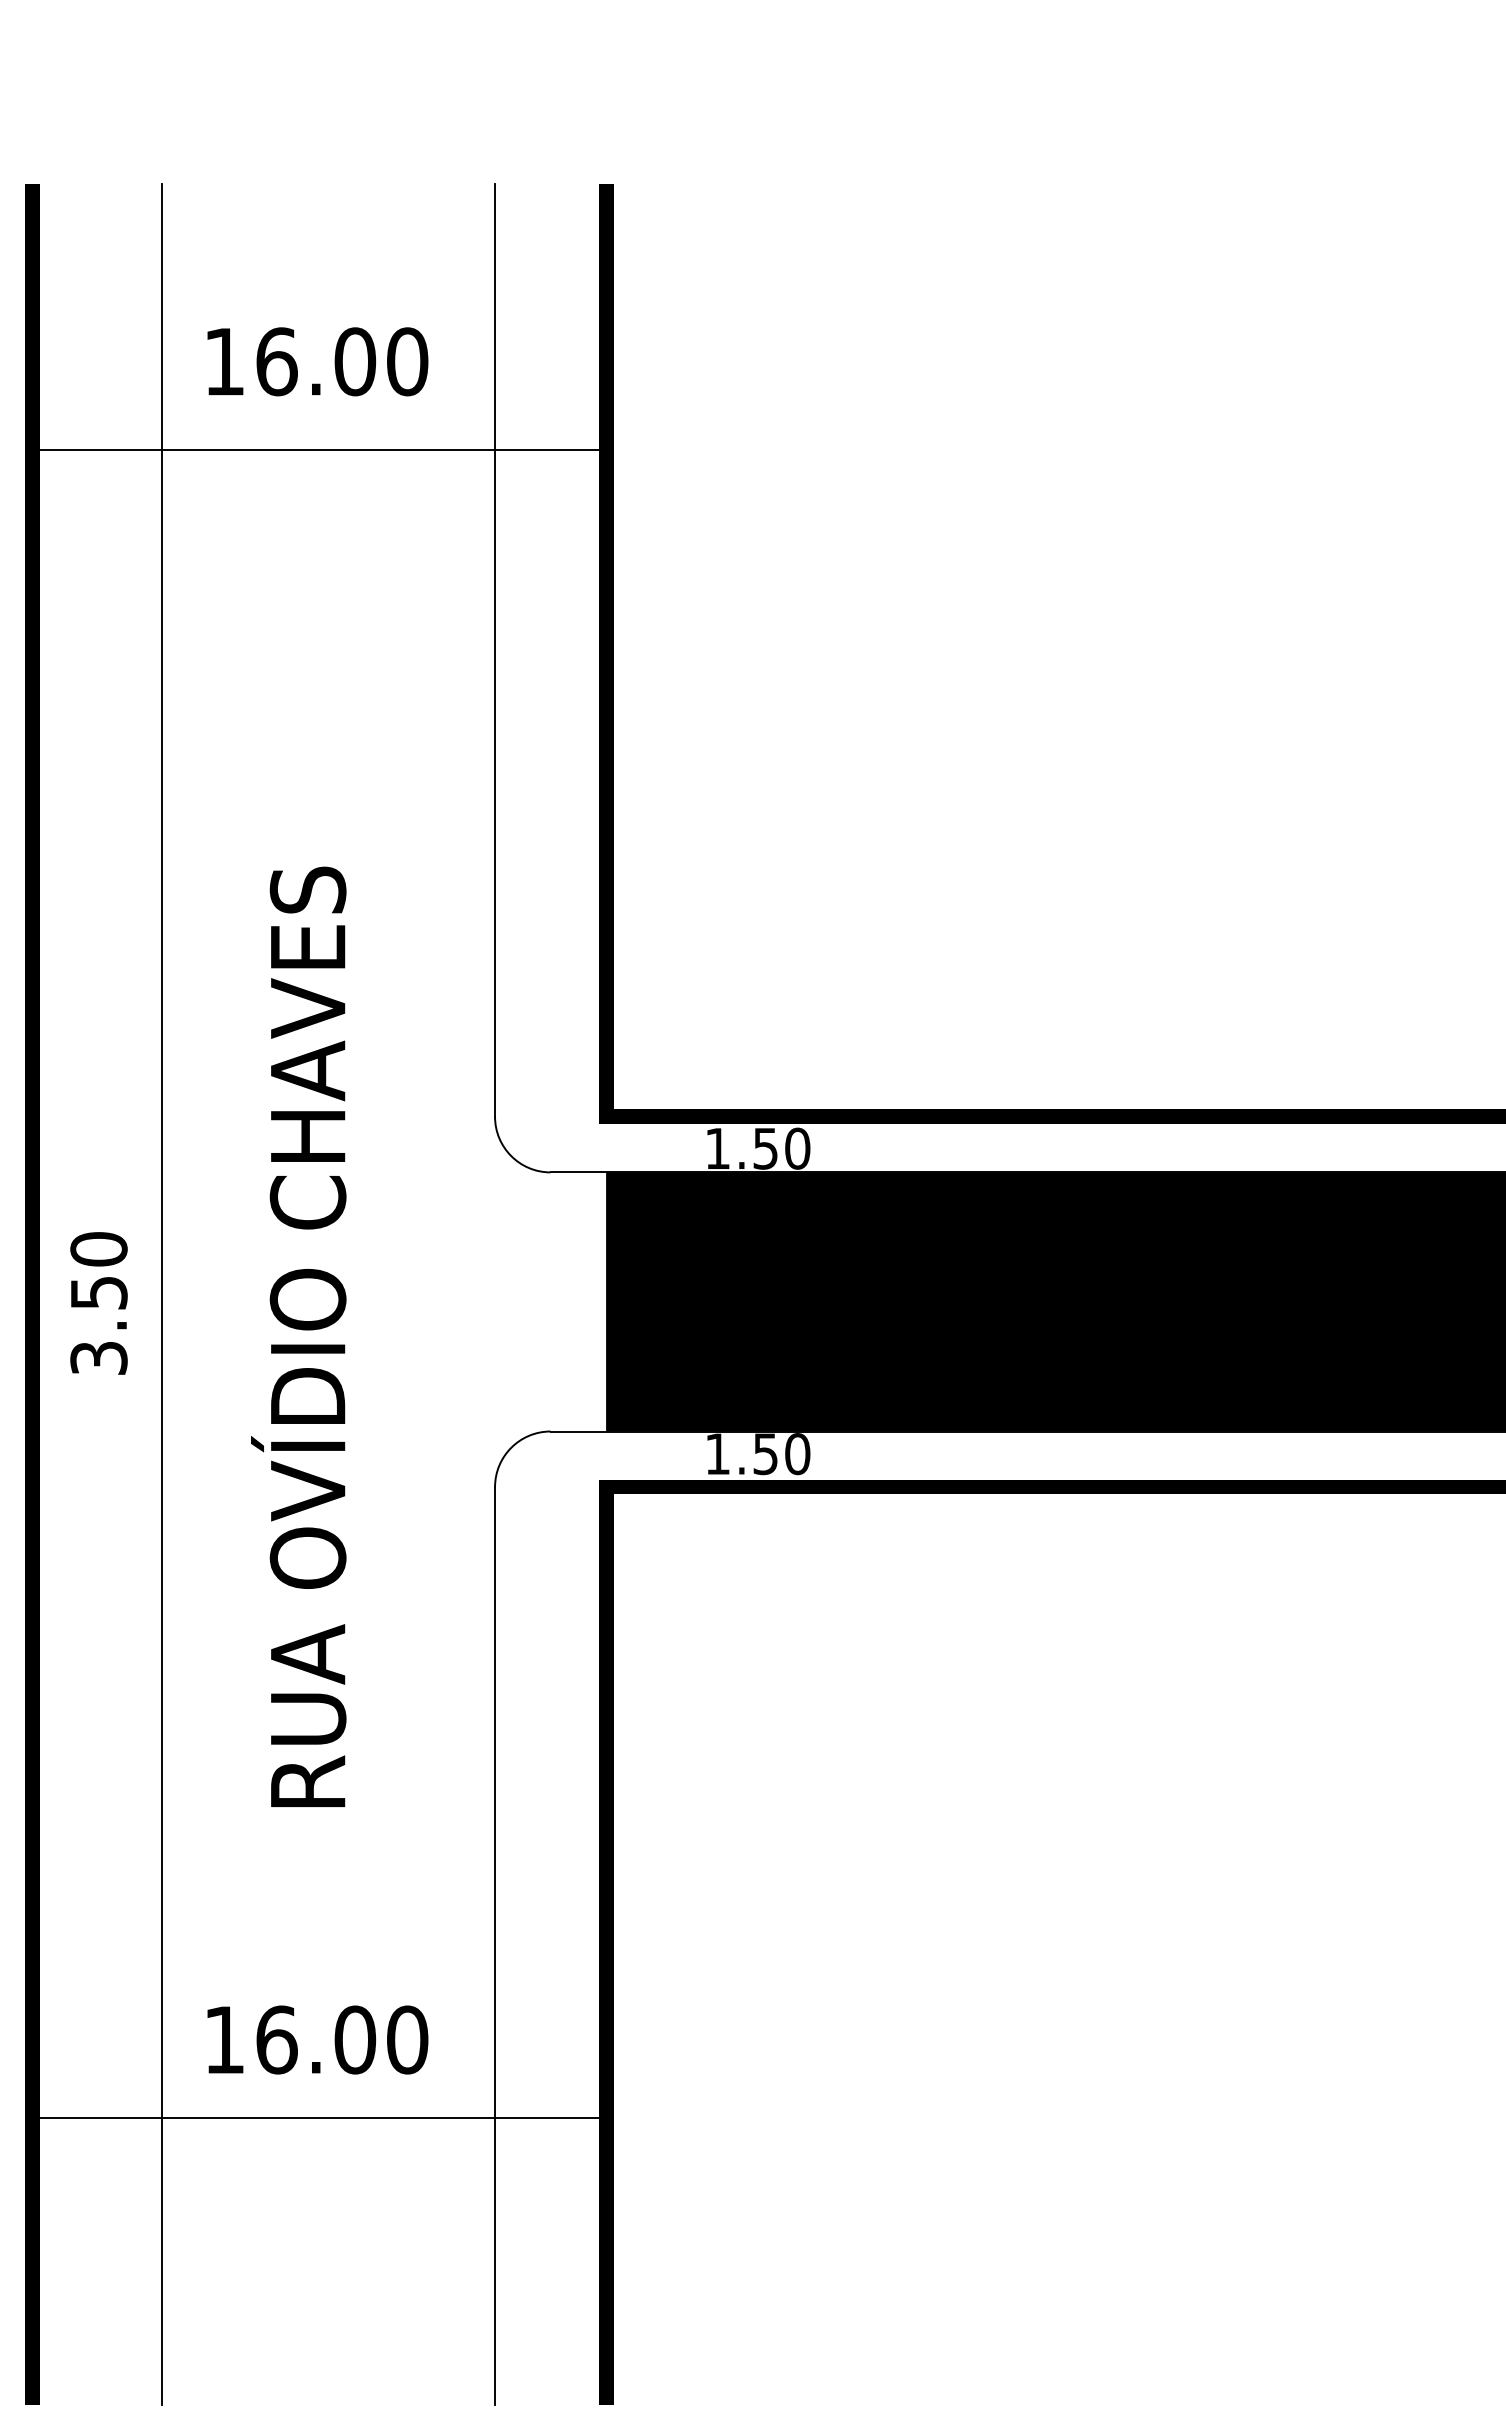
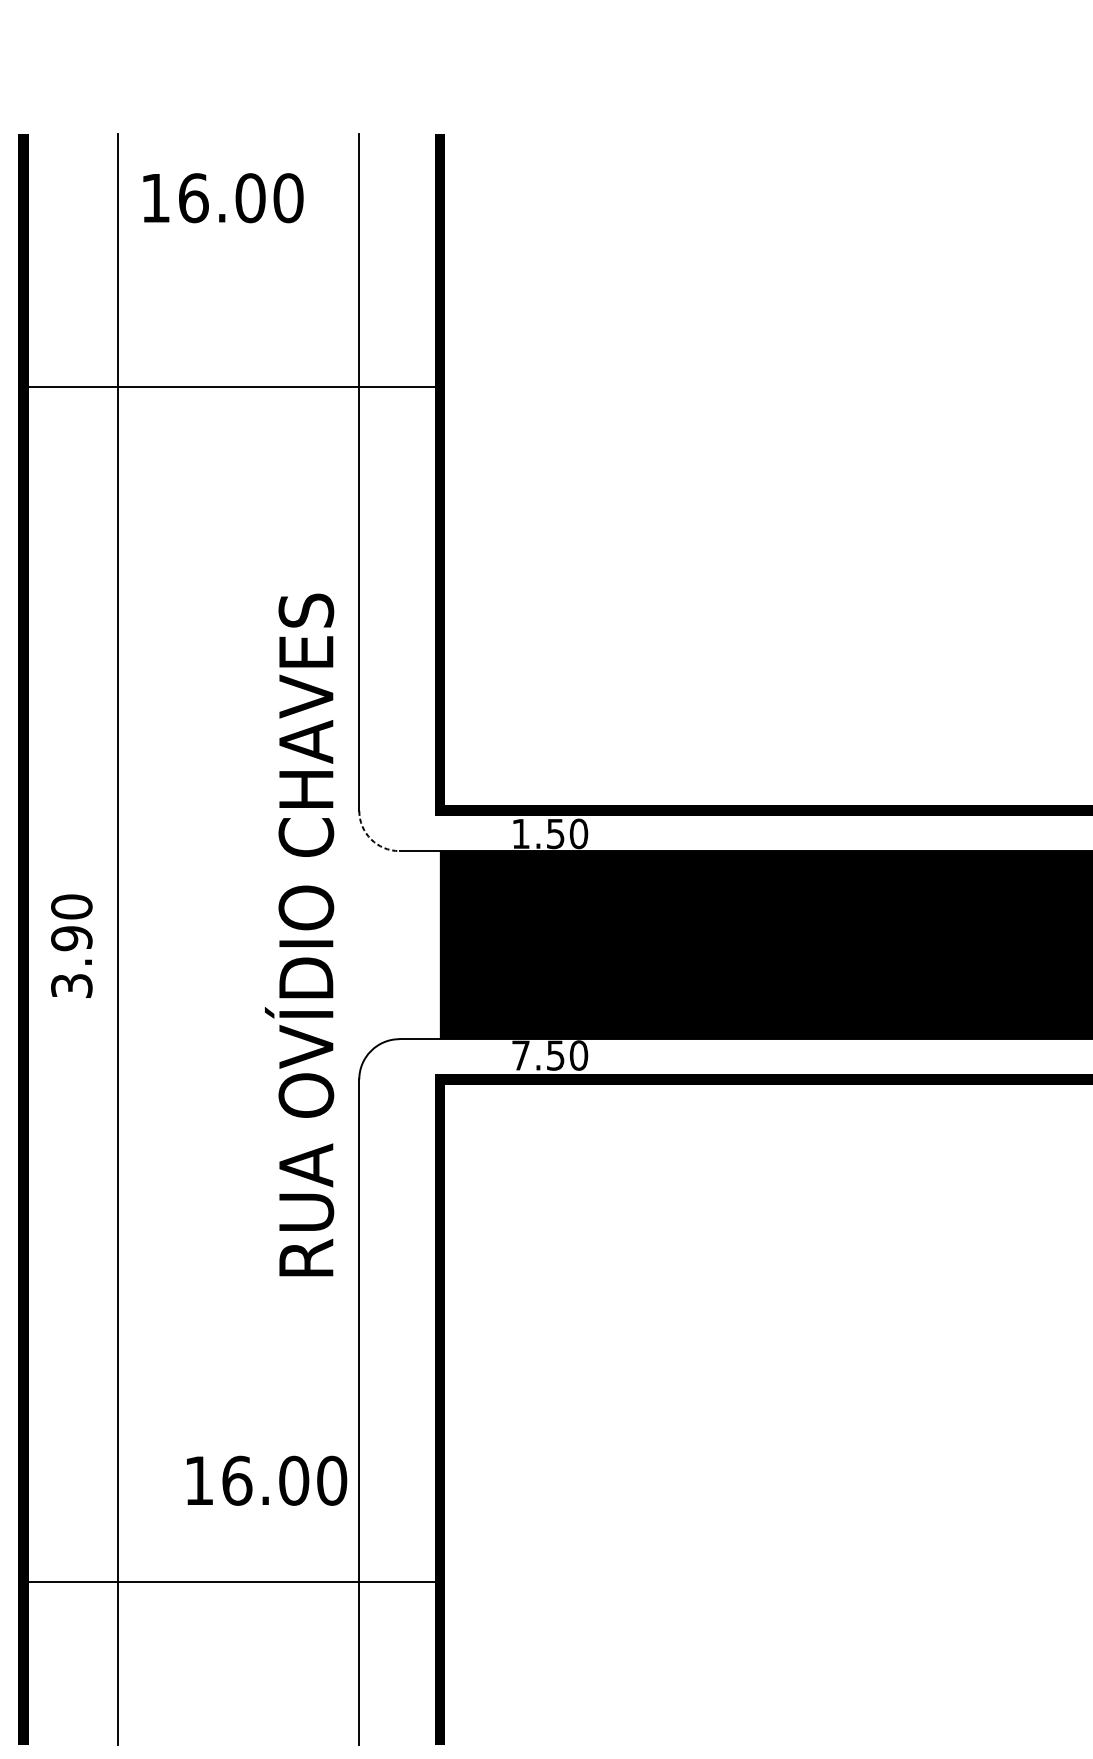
text: (317, 361) -> (223, 197), moved
line: (319, 450) -> (231, 386), moved
arc: (511, 1156) -> (371, 839), solid -> dashed
text: (98, 1293) -> (71, 939), 3.50 -> 3.90
text: (298, 1336) -> (299, 934), moved
text: (717, 1453) -> (520, 1055), 1.50 -> 7.50
text: (317, 2039) -> (266, 1480), moved
line: (319, 2118) -> (231, 1582), moved

